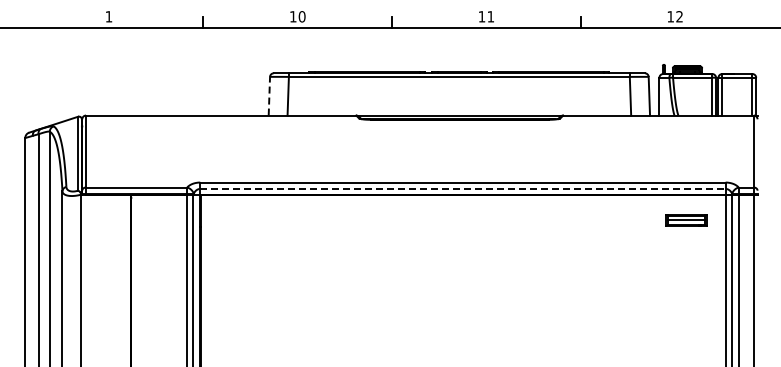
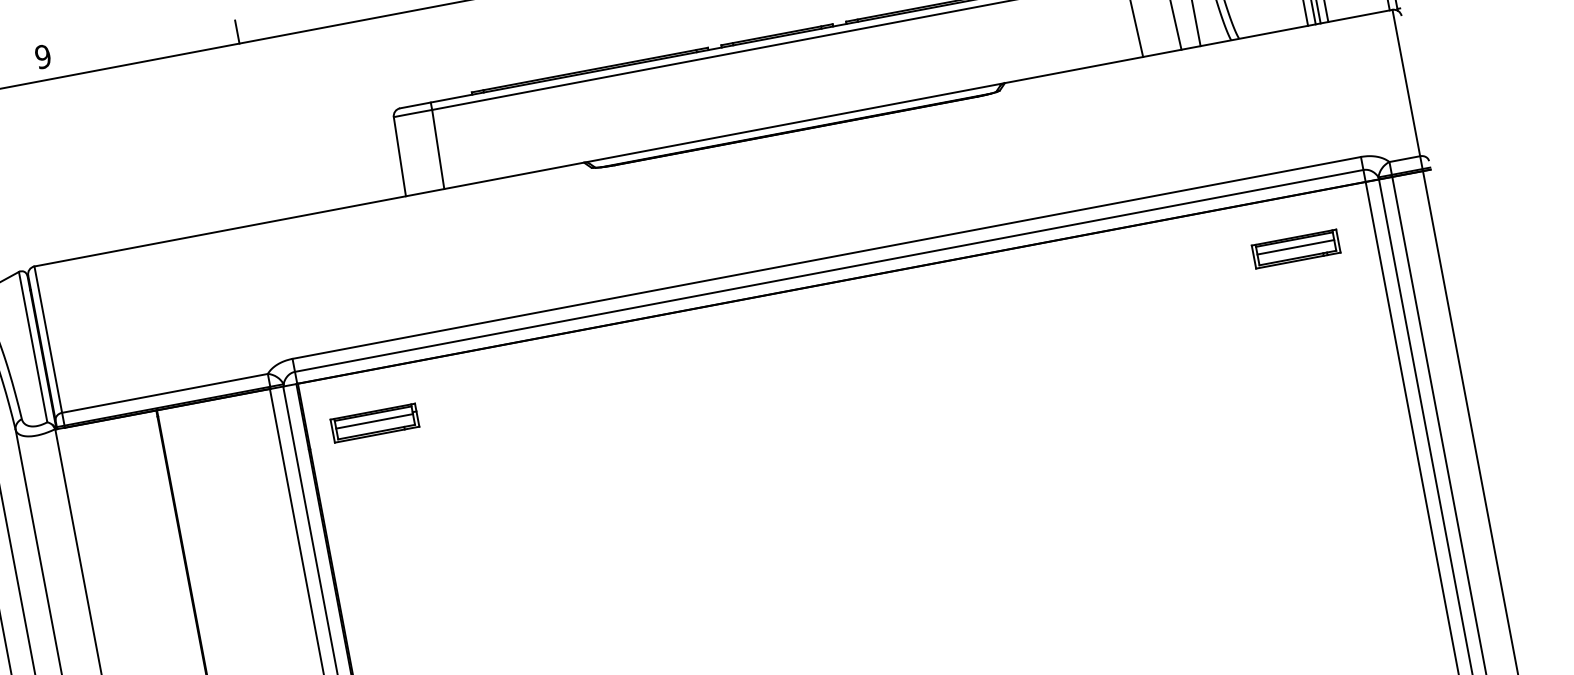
text: (108, 16) -> (42, 56), 1 -> 9
line: (269, 95) -> (399, 155), dashed -> solid
line: (462, 188) -> (828, 270), dashed -> solid
part: (233, 220) -> (374, 423), added

